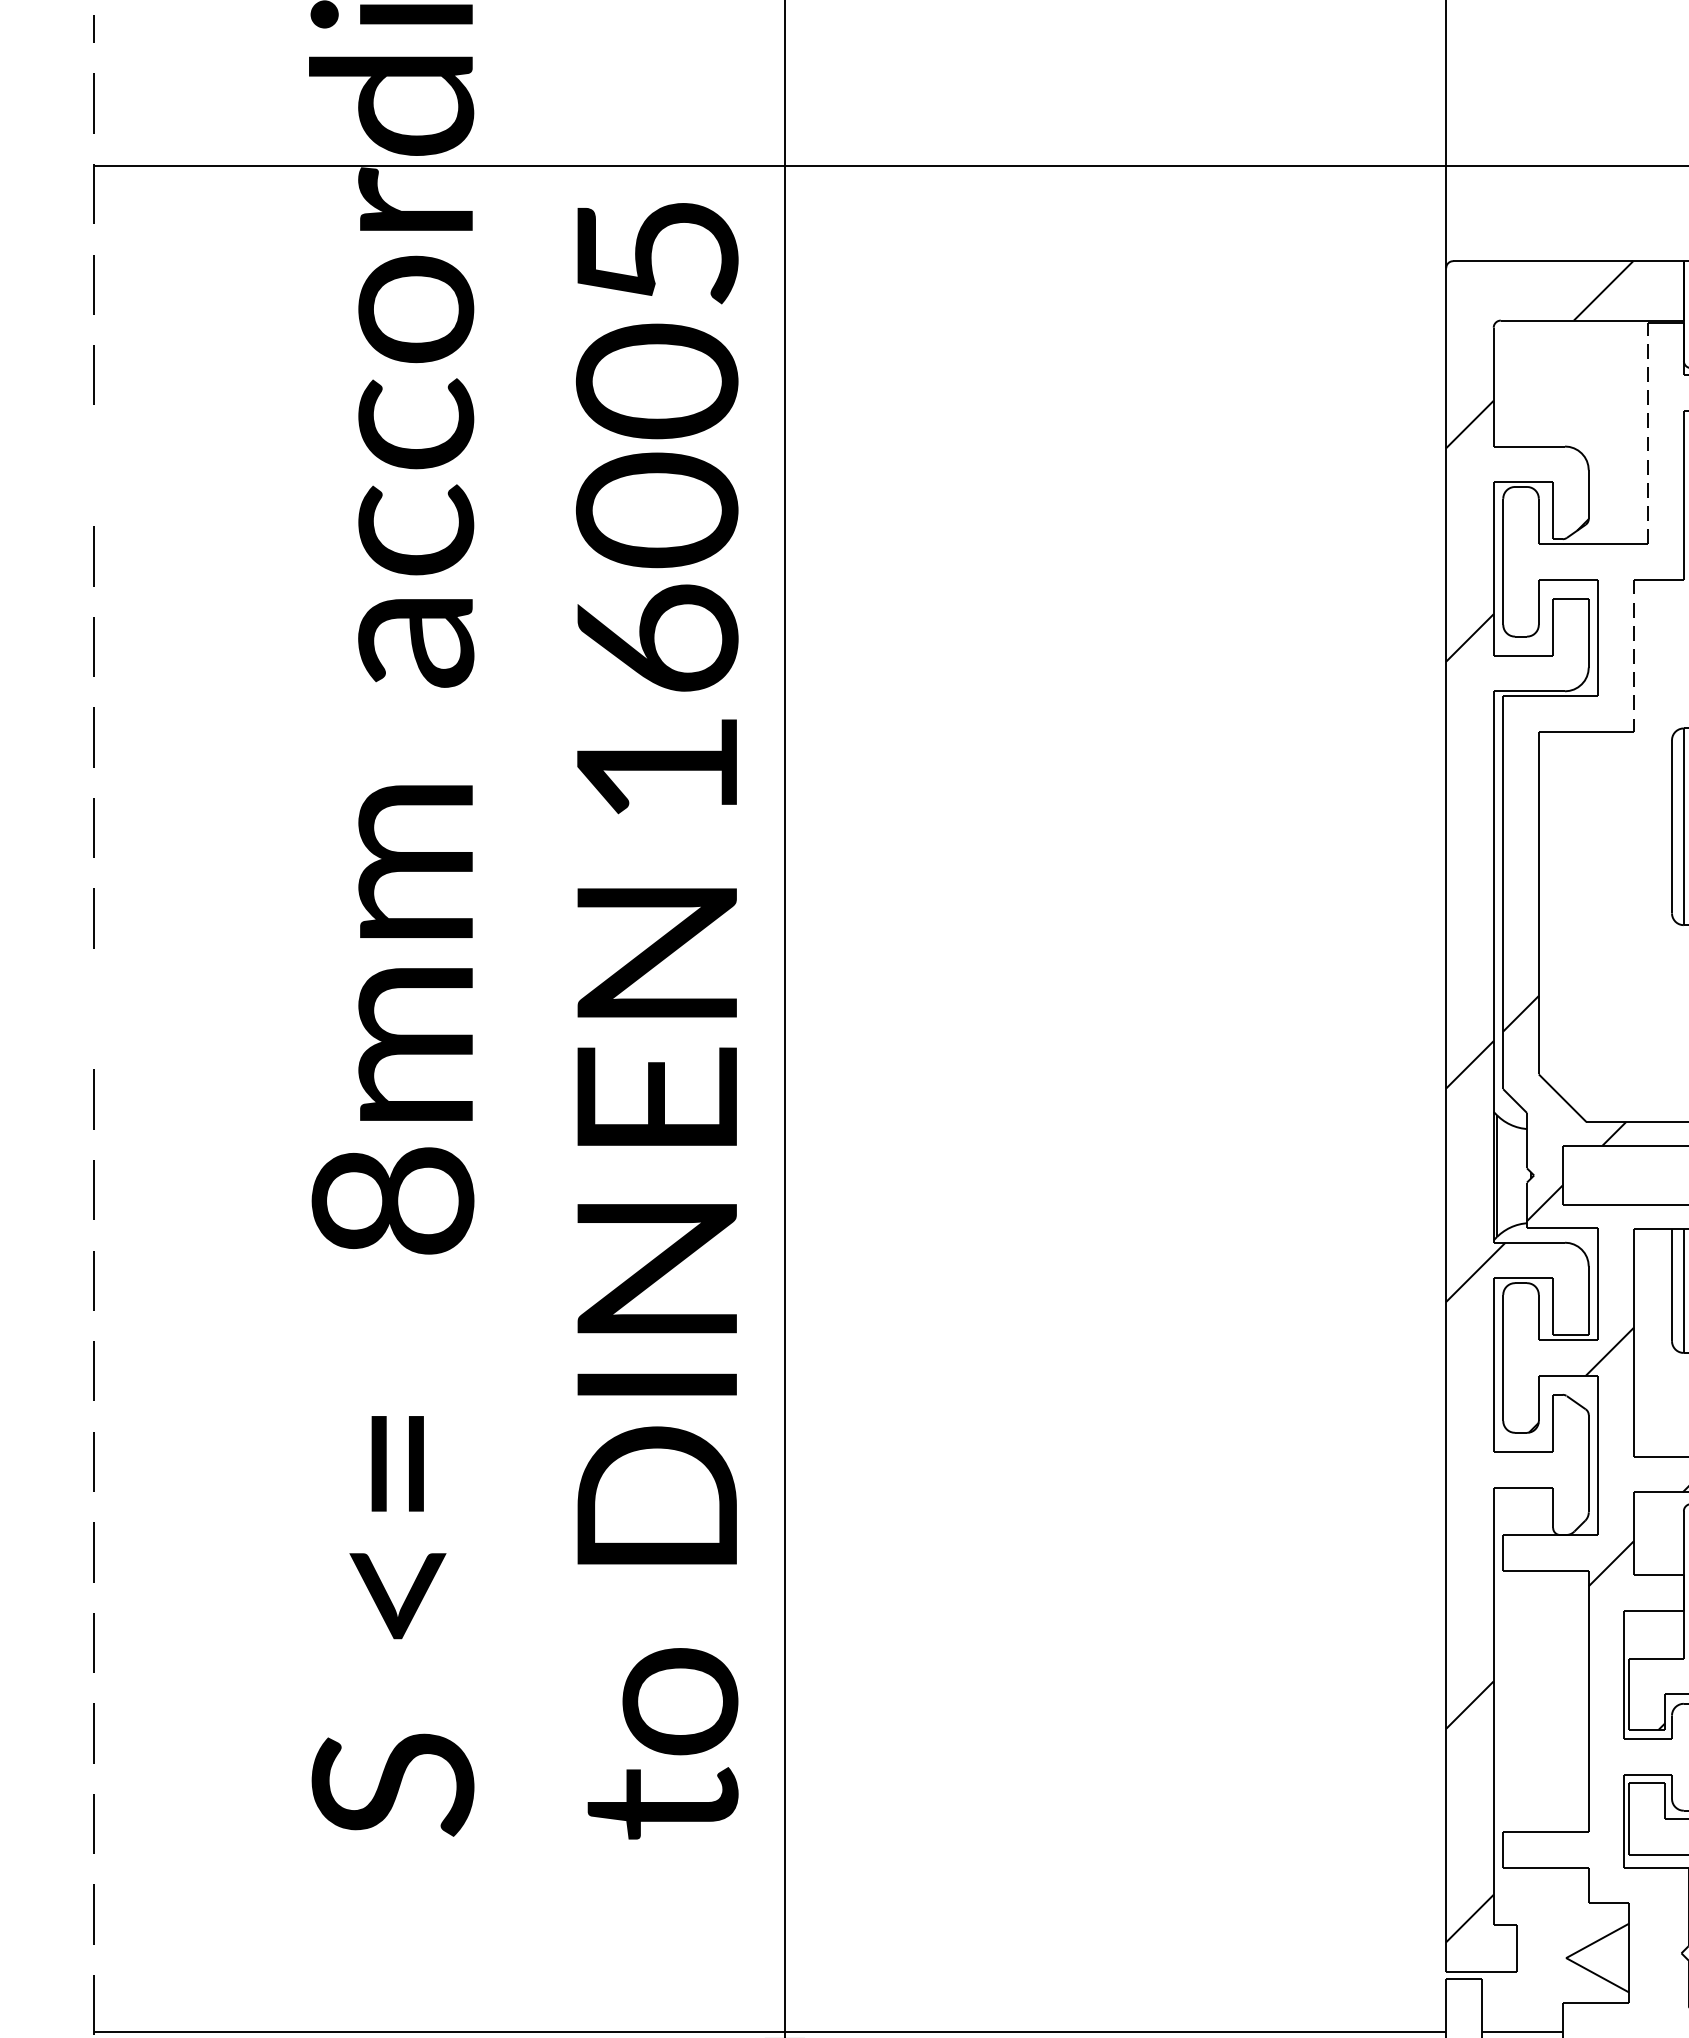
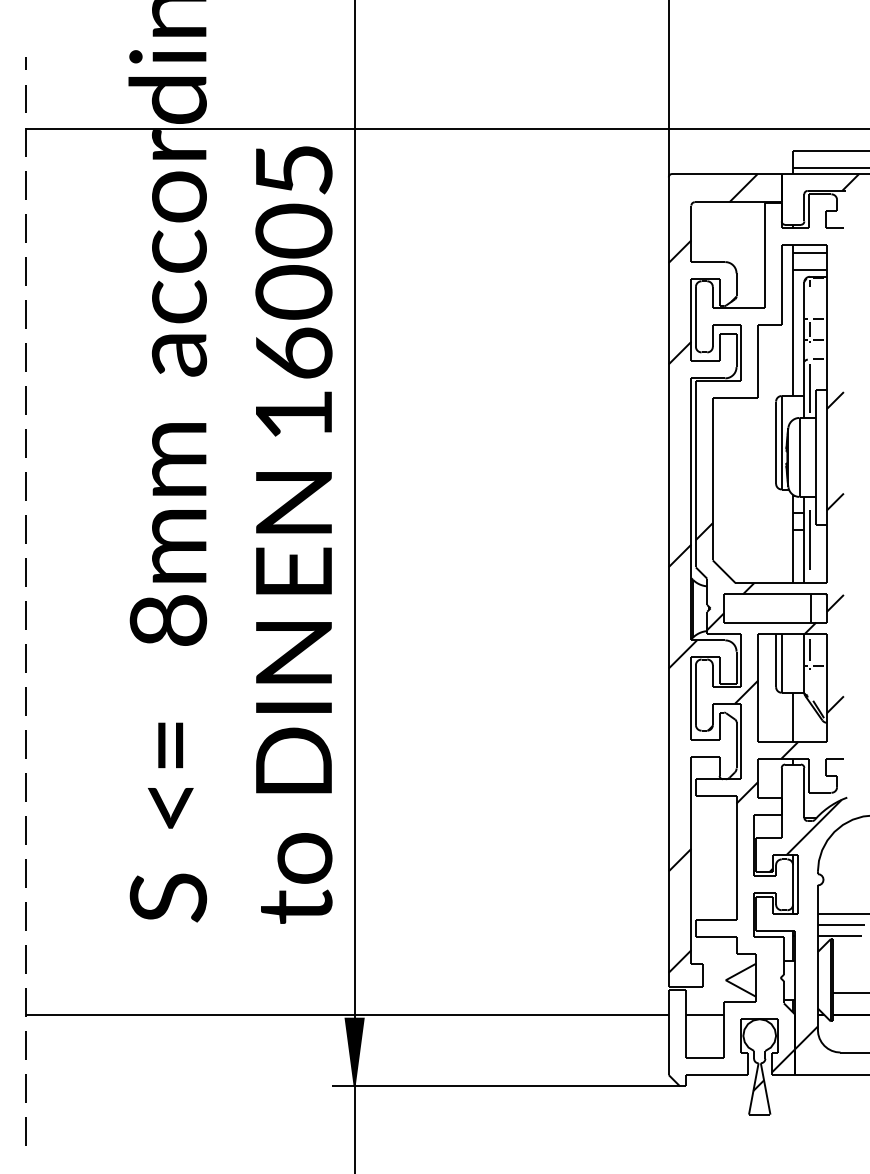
line: (1647, 432) -> (764, 255), dashed -> solid
line: (92, 466) -> (25, 271), added
line: (1634, 655) -> (758, 361), dashed -> solid
line: (92, 1009) -> (25, 529), added

